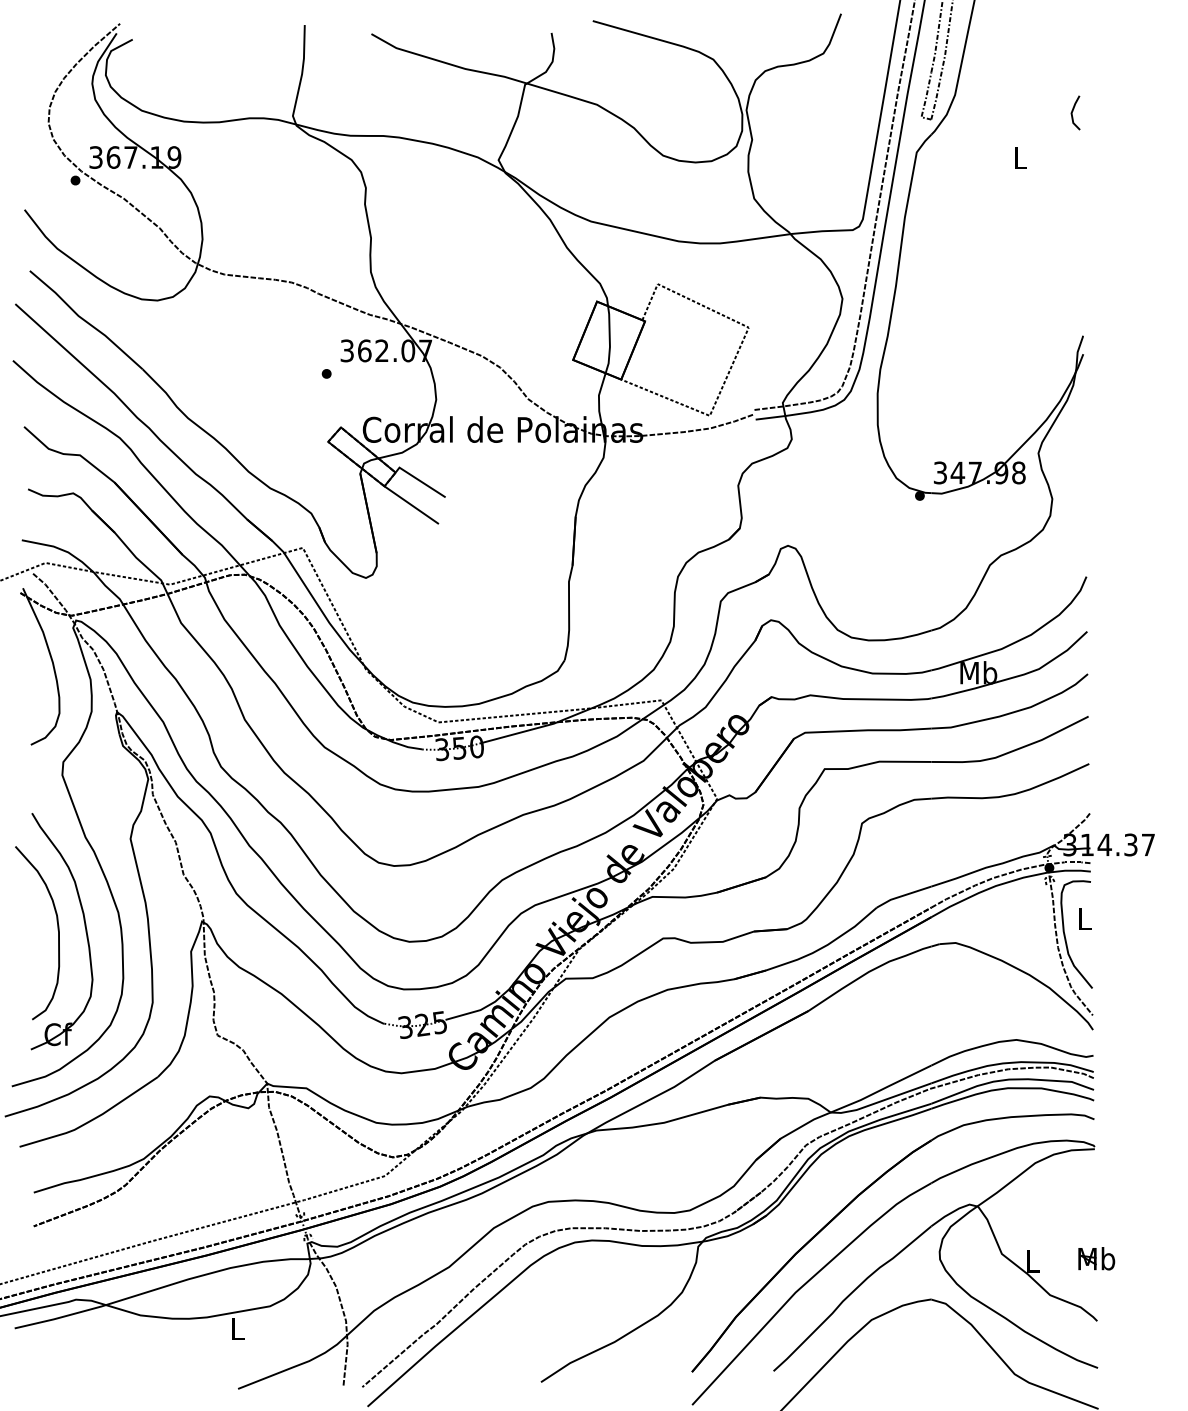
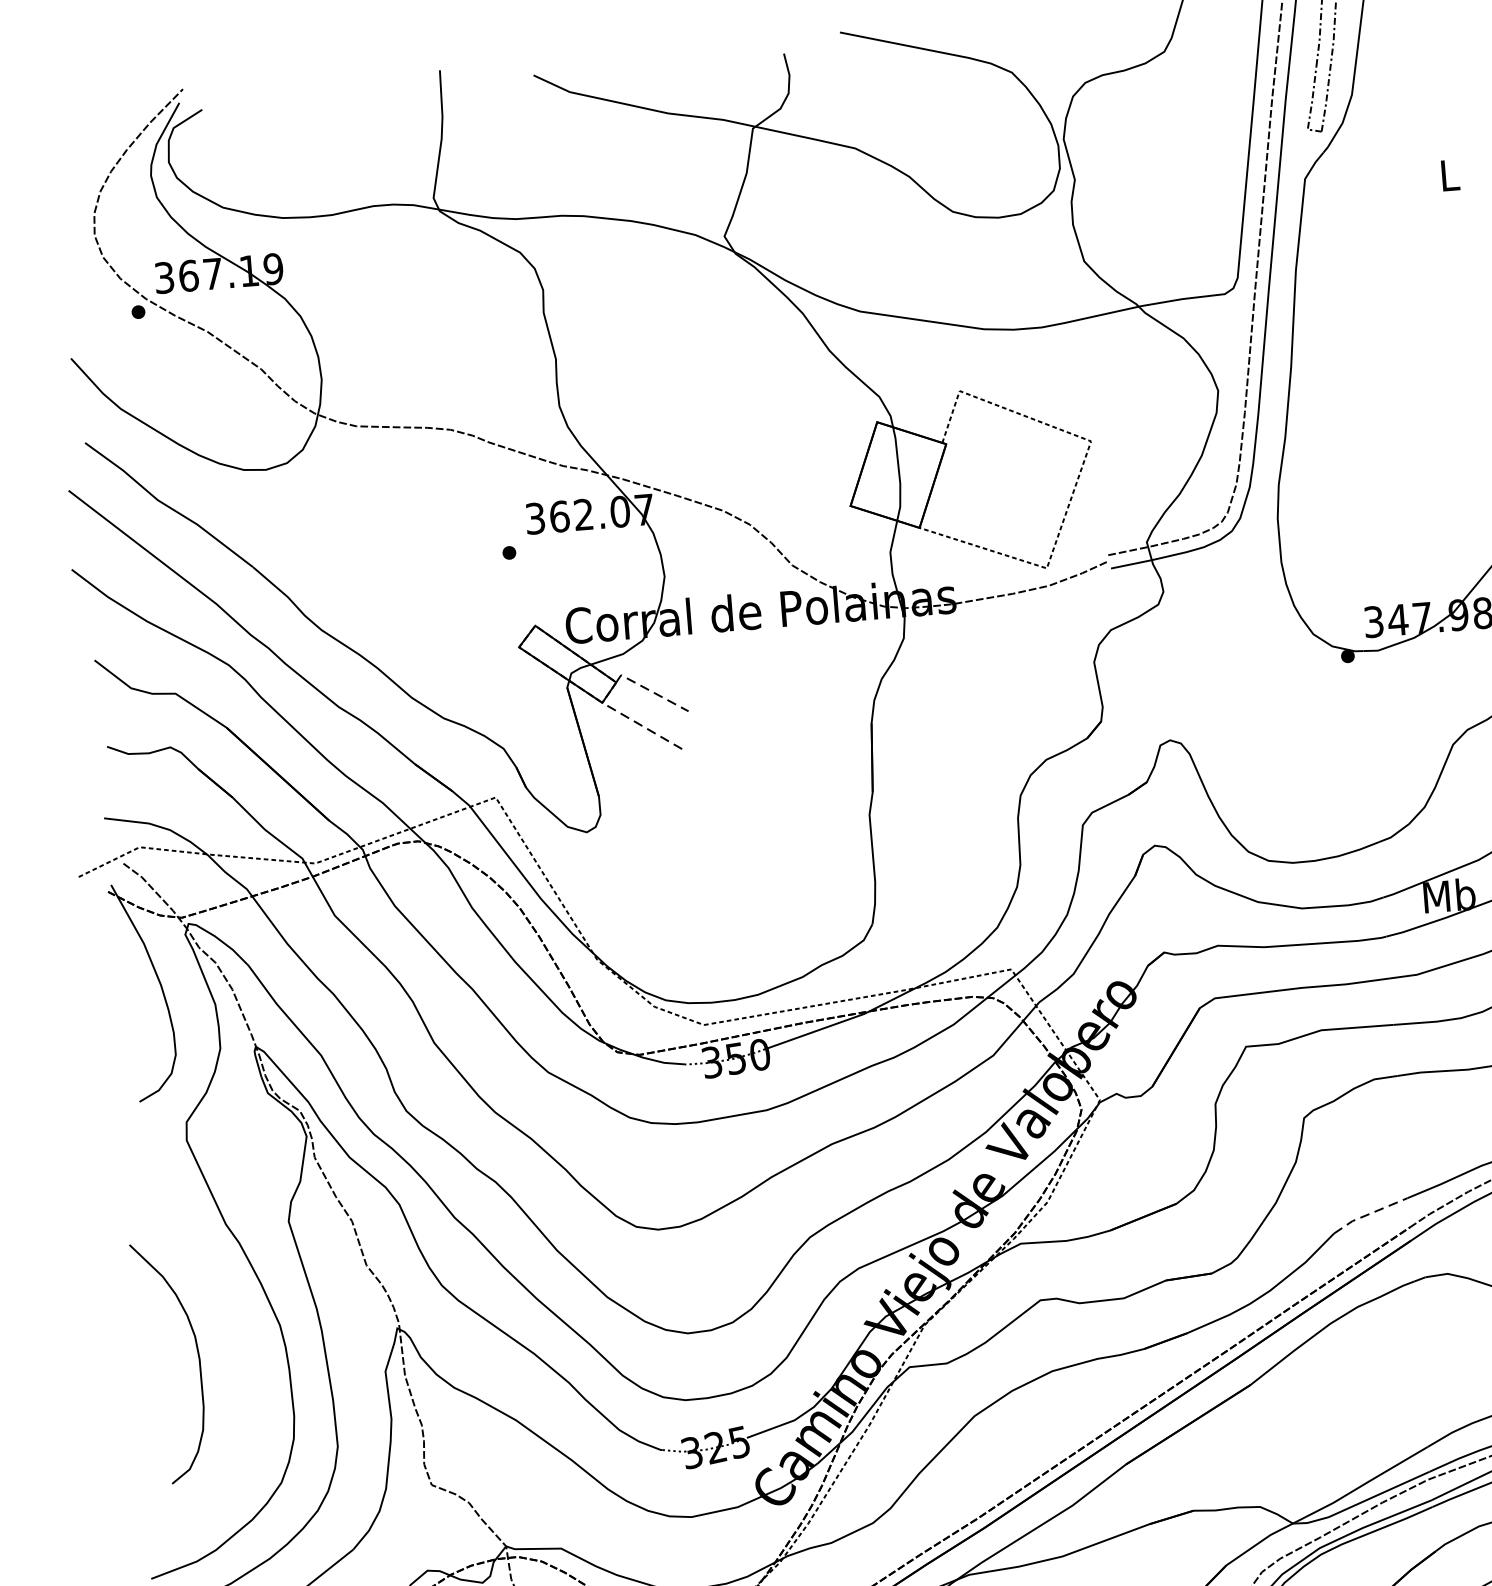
line: (419, 480) -> (650, 690), solid -> dashed
line: (411, 504) -> (641, 725), solid -> dashed
line: (903, 895) -> (1369, 1213), solid -> dashed
part: (84, 926) -> (234, 1348), removed

